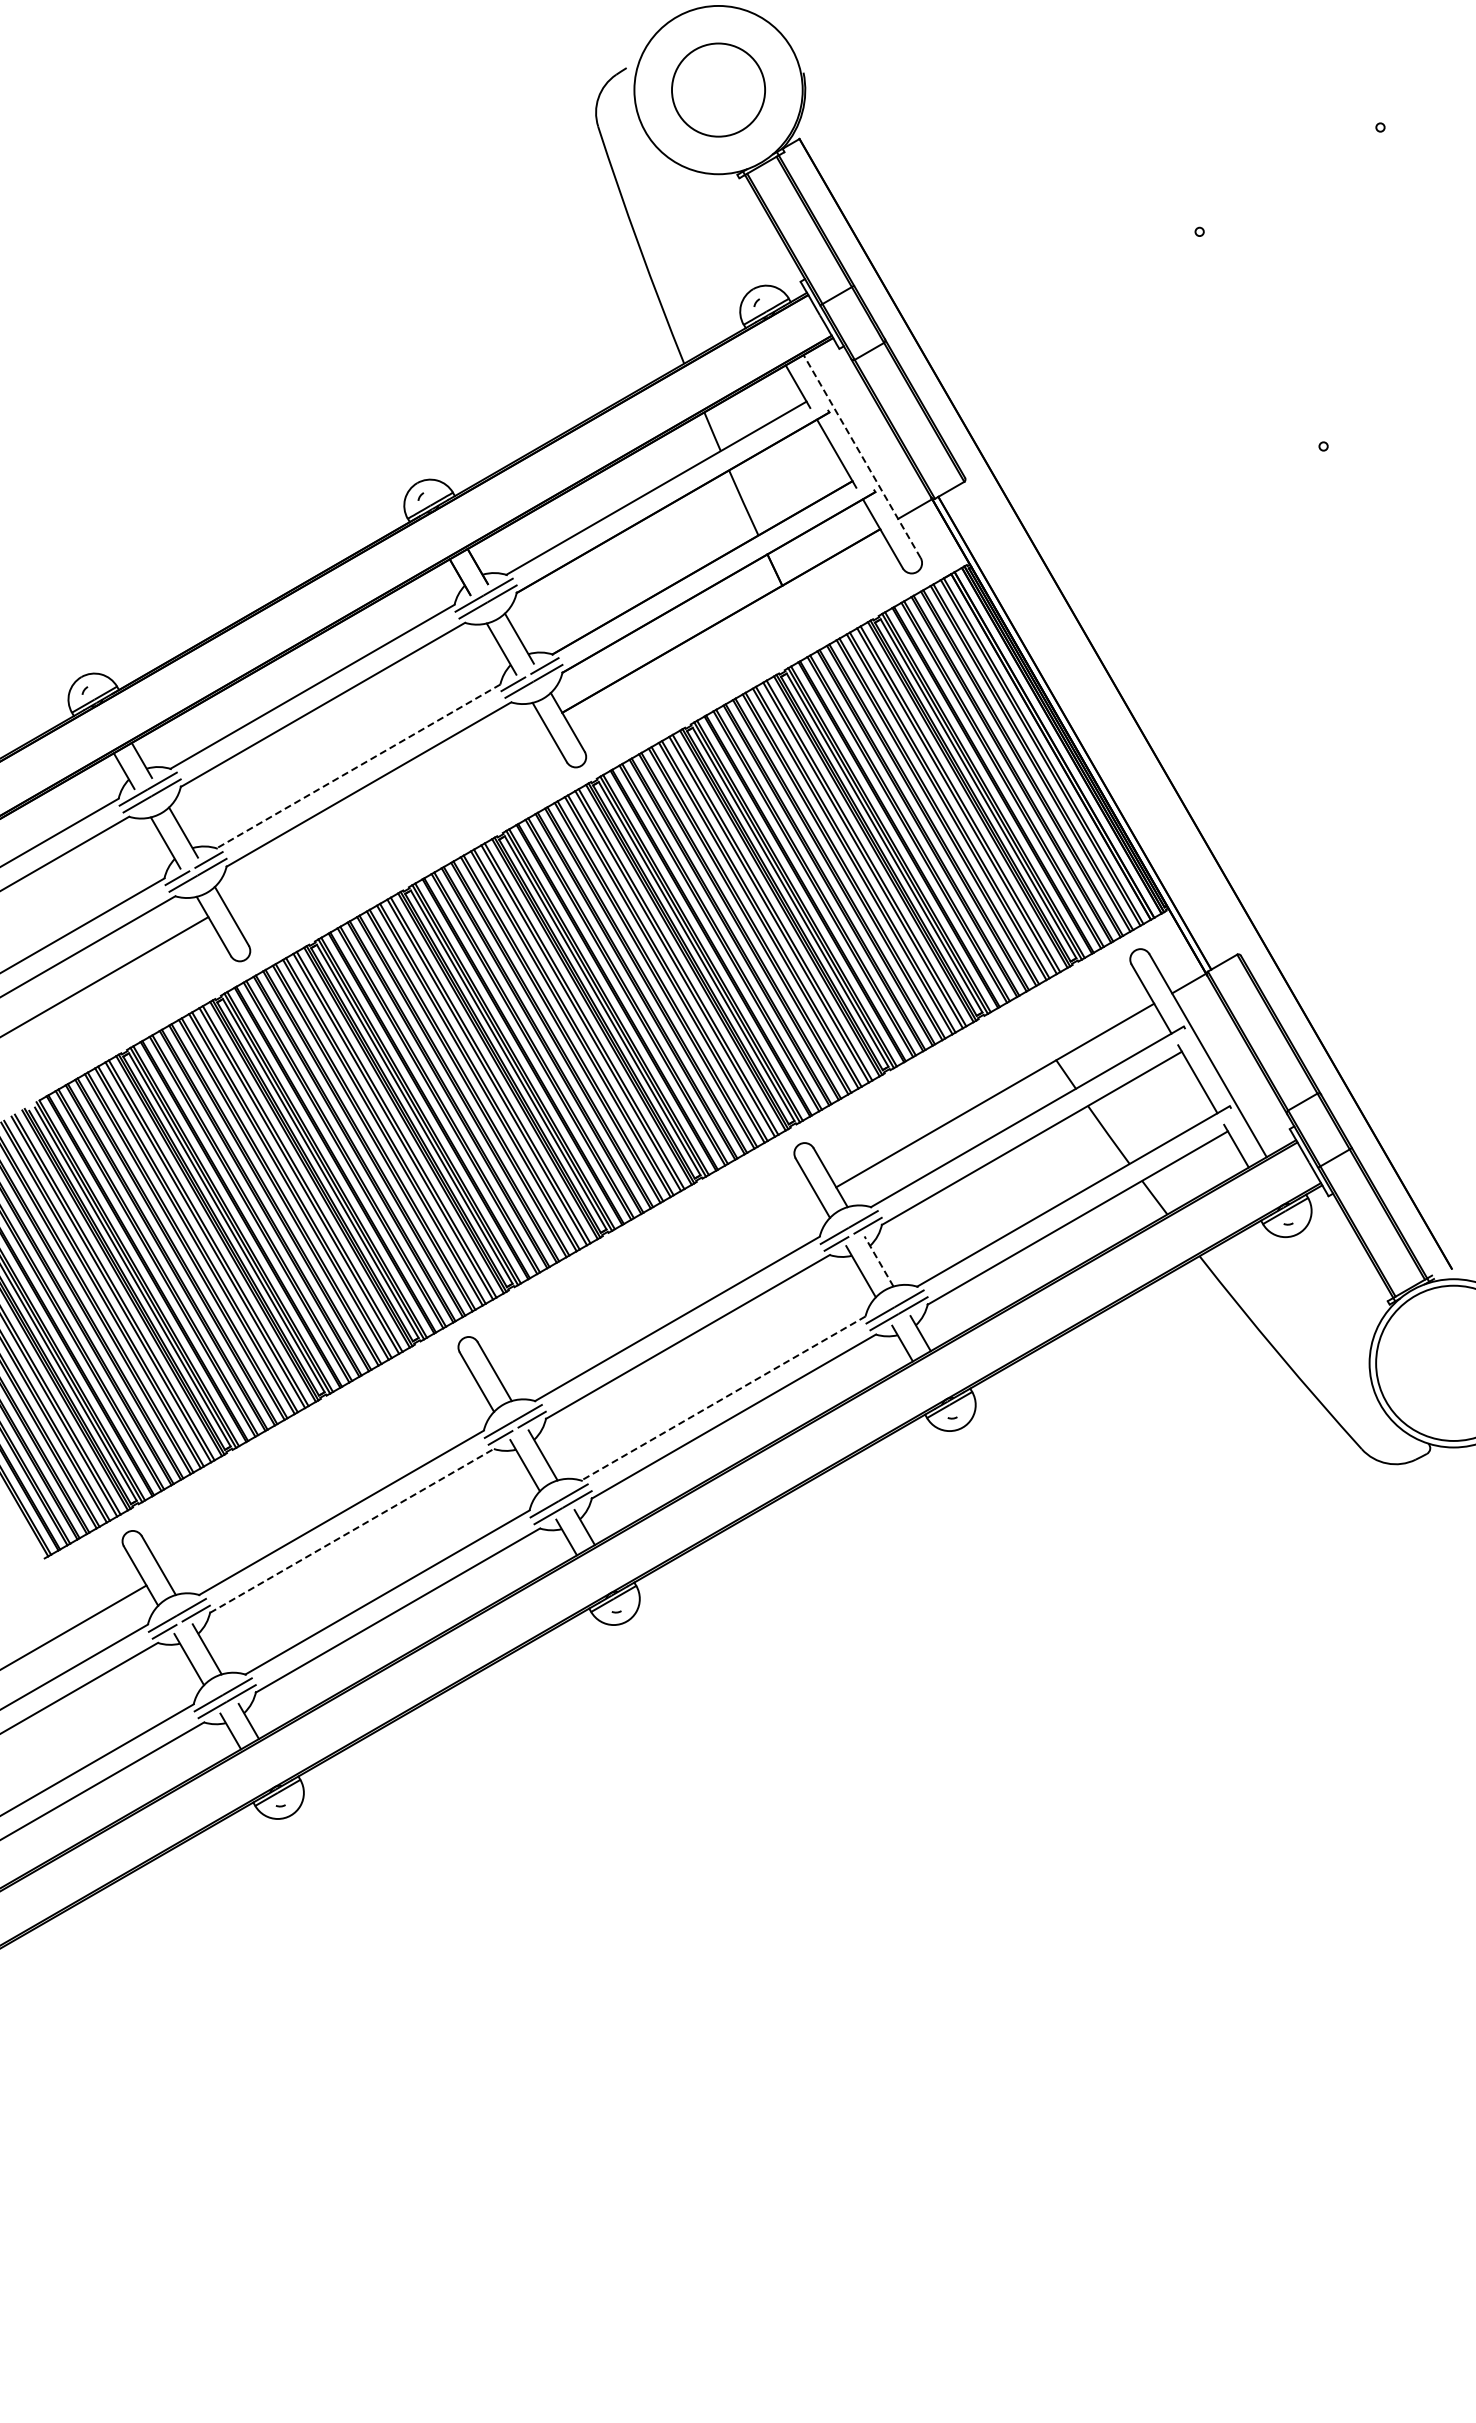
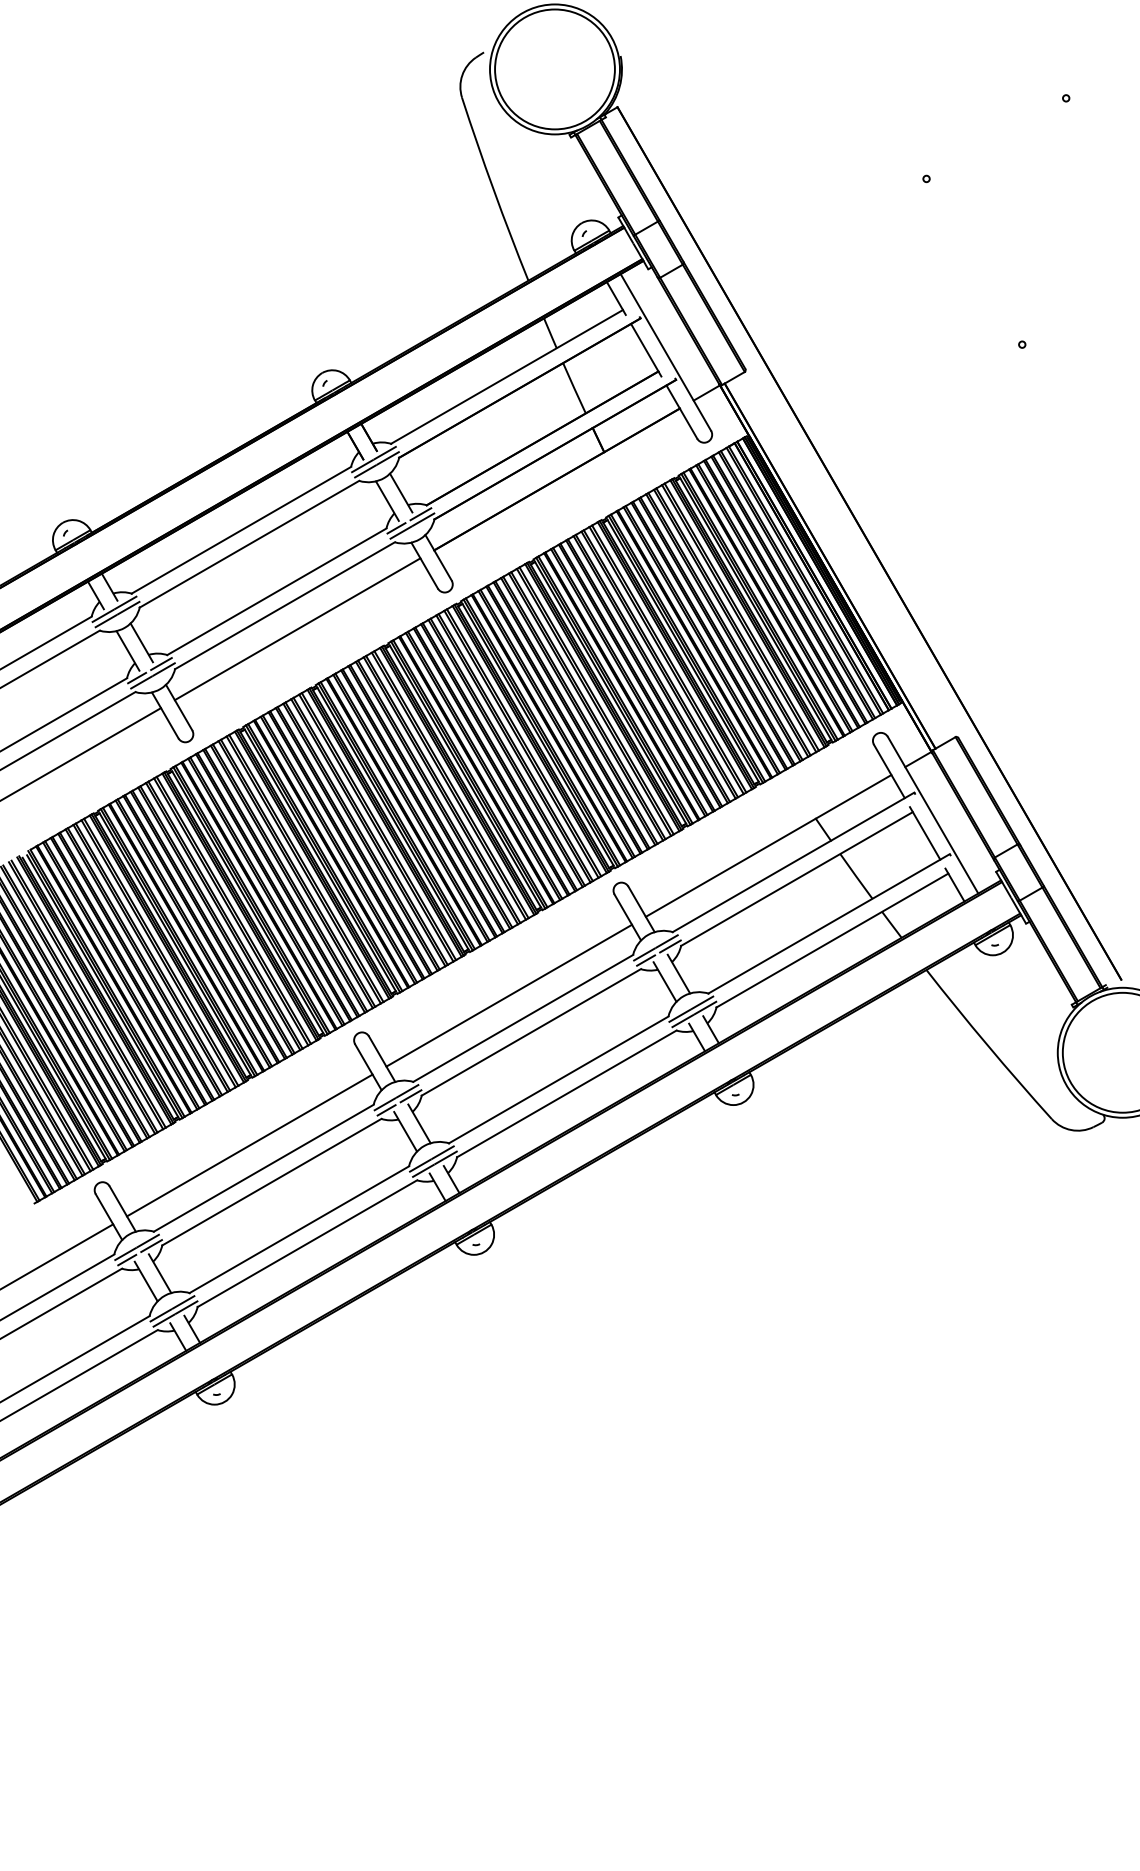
circle: (718, 89) -> (554, 68), size x1.67
line: (861, 456) -> (665, 352), dashed -> solid
line: (358, 766) -> (276, 591), dashed -> solid
line: (385, 814) -> (297, 628), added
line: (879, 1261) -> (679, 974), dashed -> solid
line: (659, 1289) -> (509, 995), added
line: (723, 1398) -> (558, 1079), dashed -> solid
line: (323, 1483) -> (249, 1145), added
line: (352, 1530) -> (272, 1181), dashed -> solid

